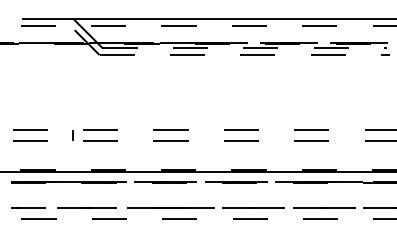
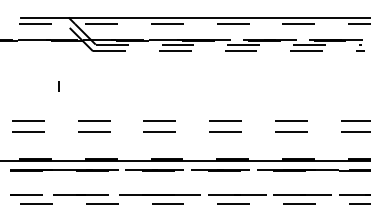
line: (72, 135) -> (58, 86), moved

